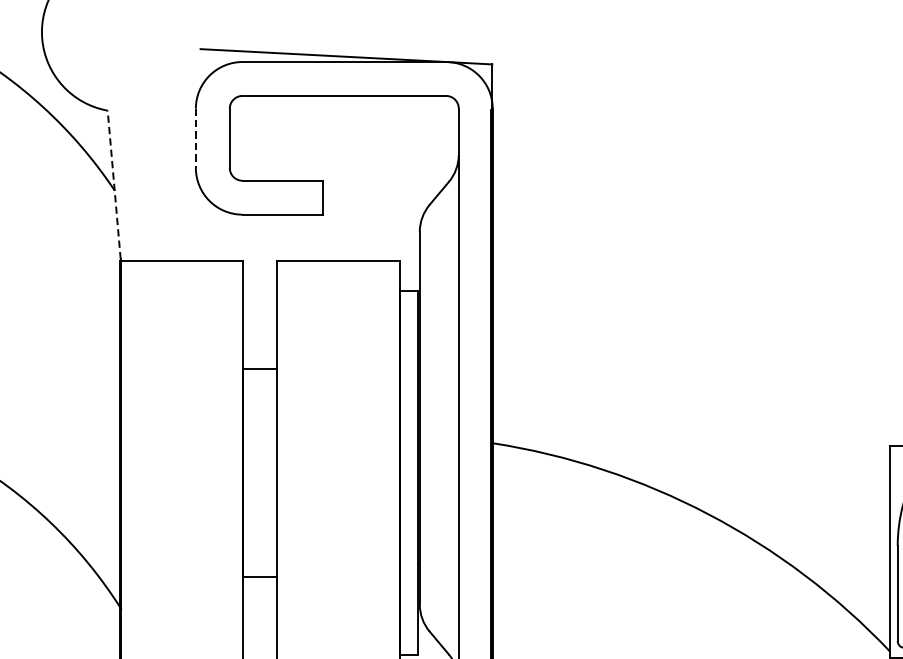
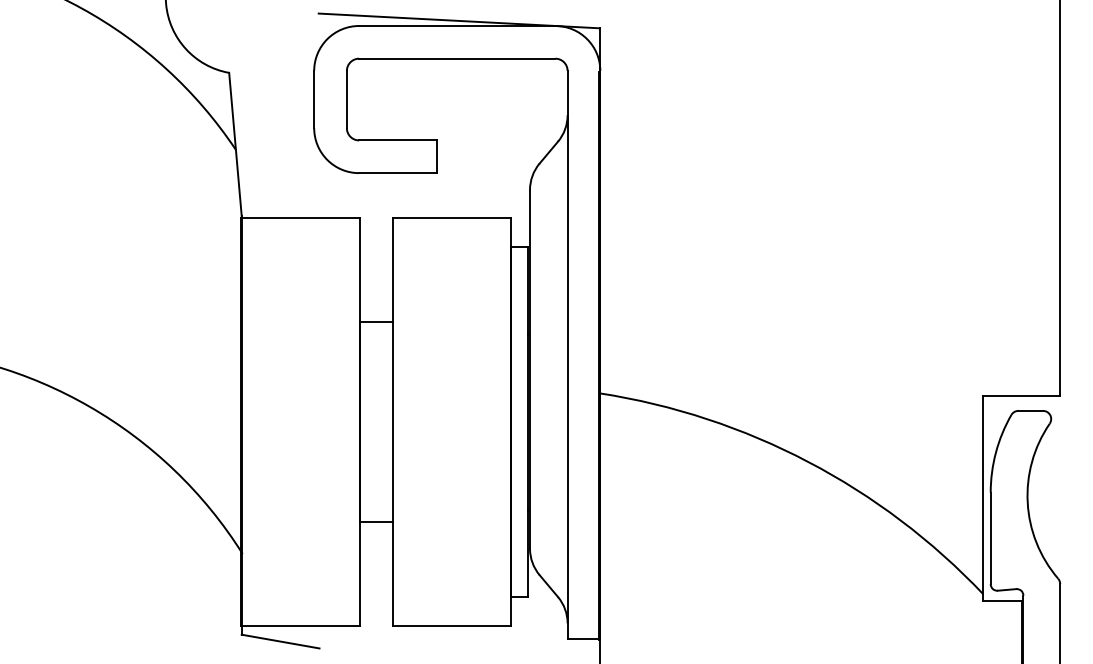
line: (196, 138) -> (314, 99), dashed -> solid
line: (114, 184) -> (235, 144), dashed -> solid

